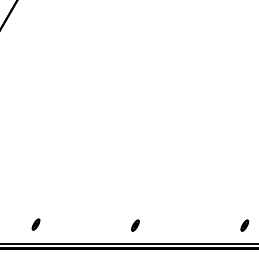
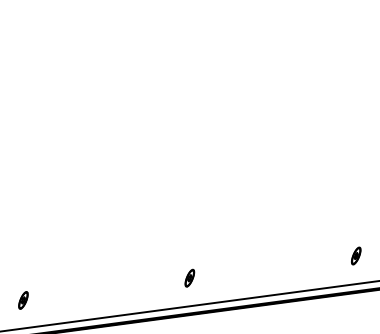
part: (35, 224) -> (22, 300), moved

